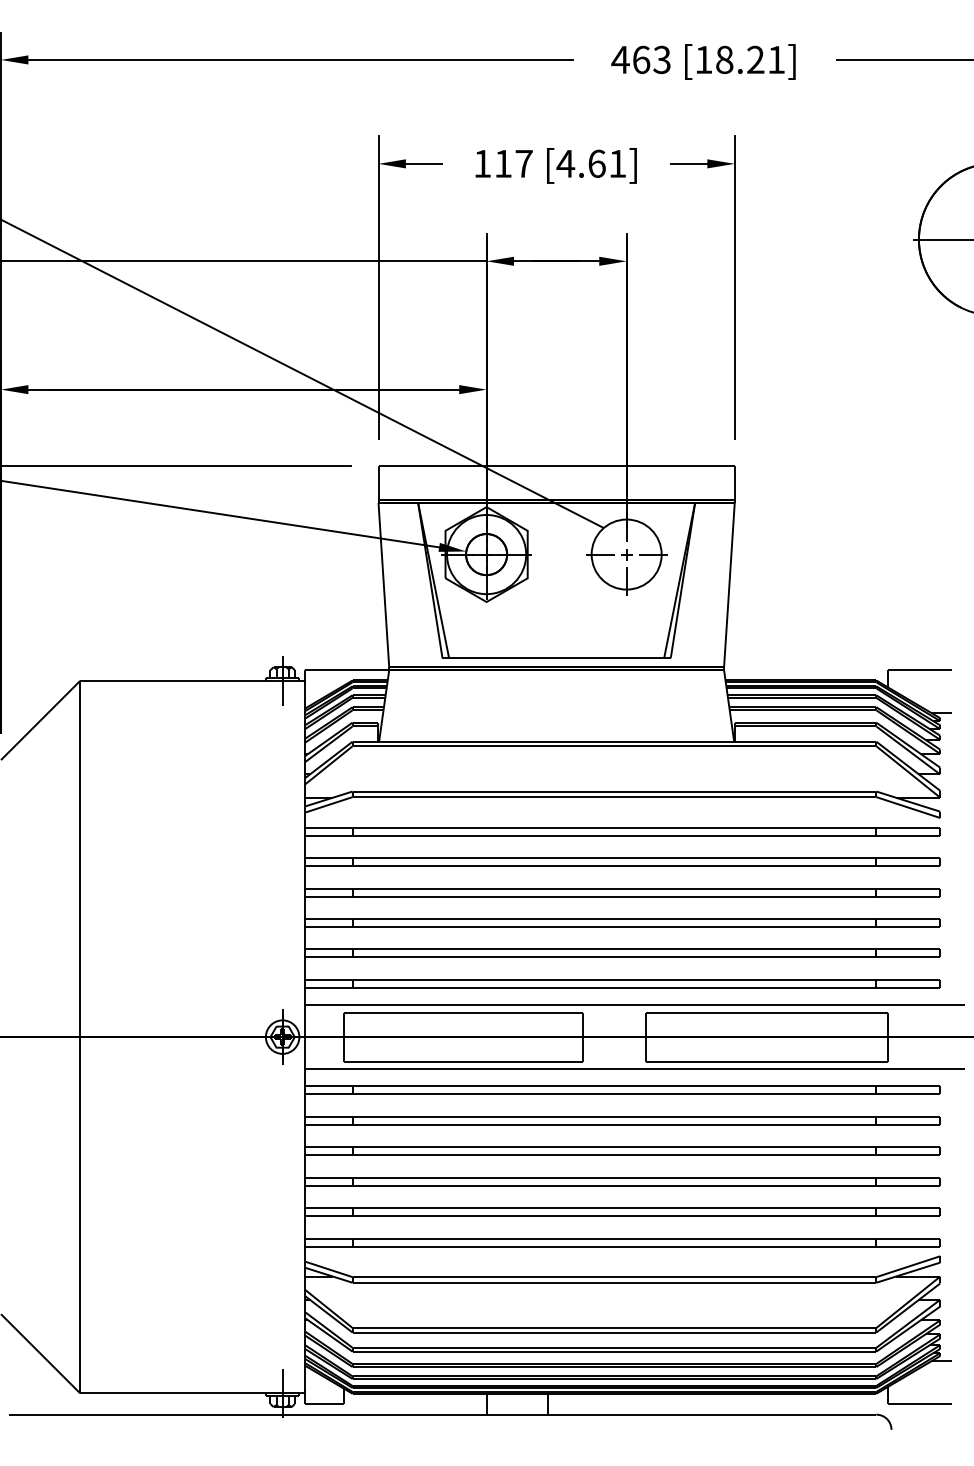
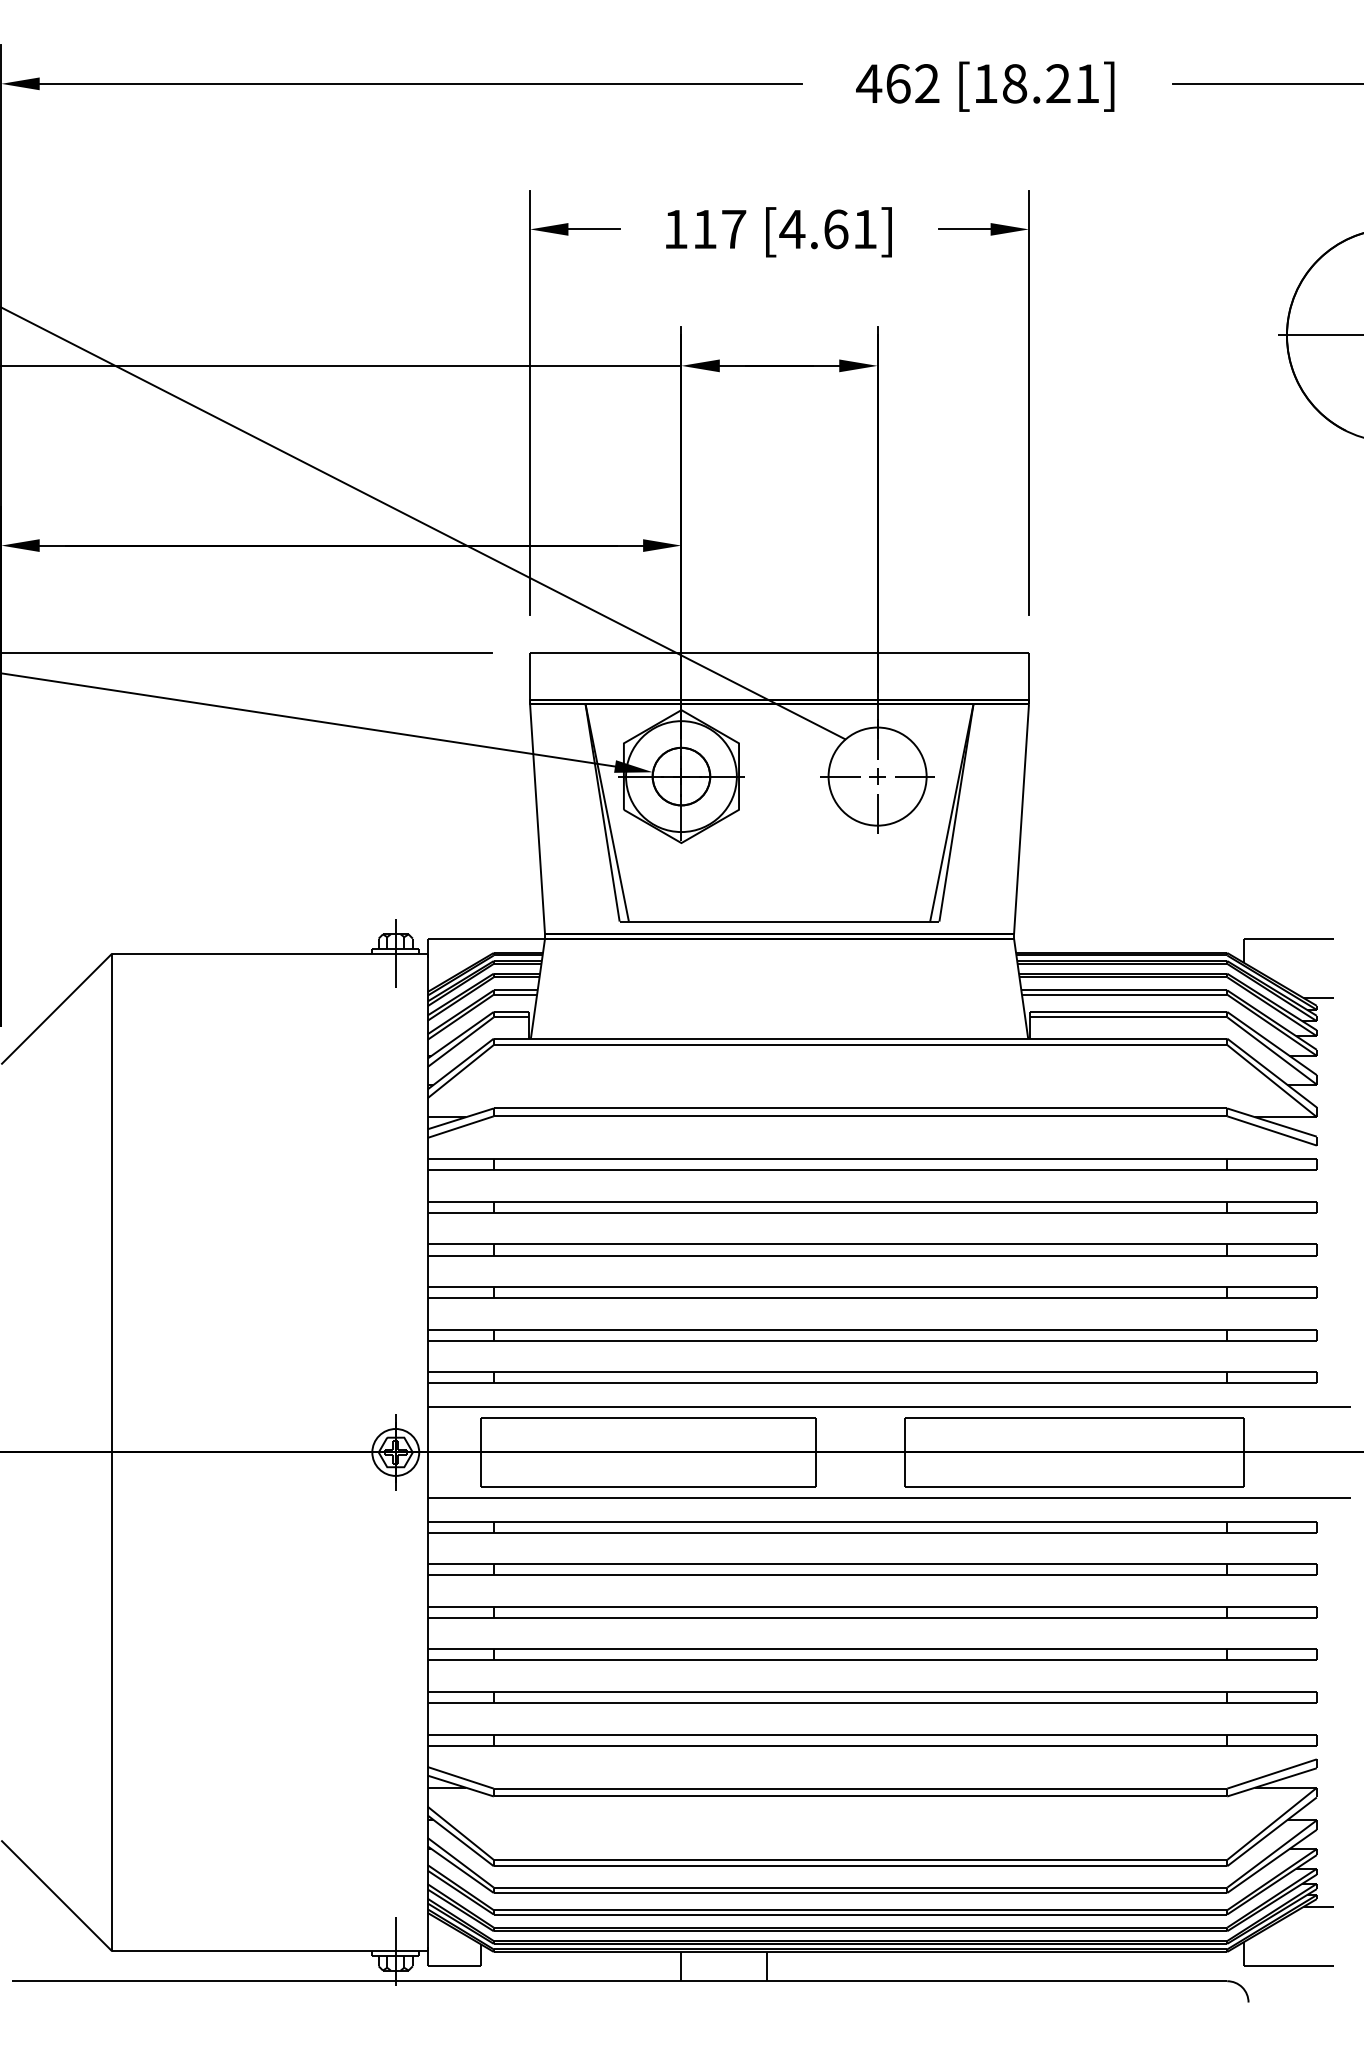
text: (661, 59) -> (926, 83), 463 -> 462

